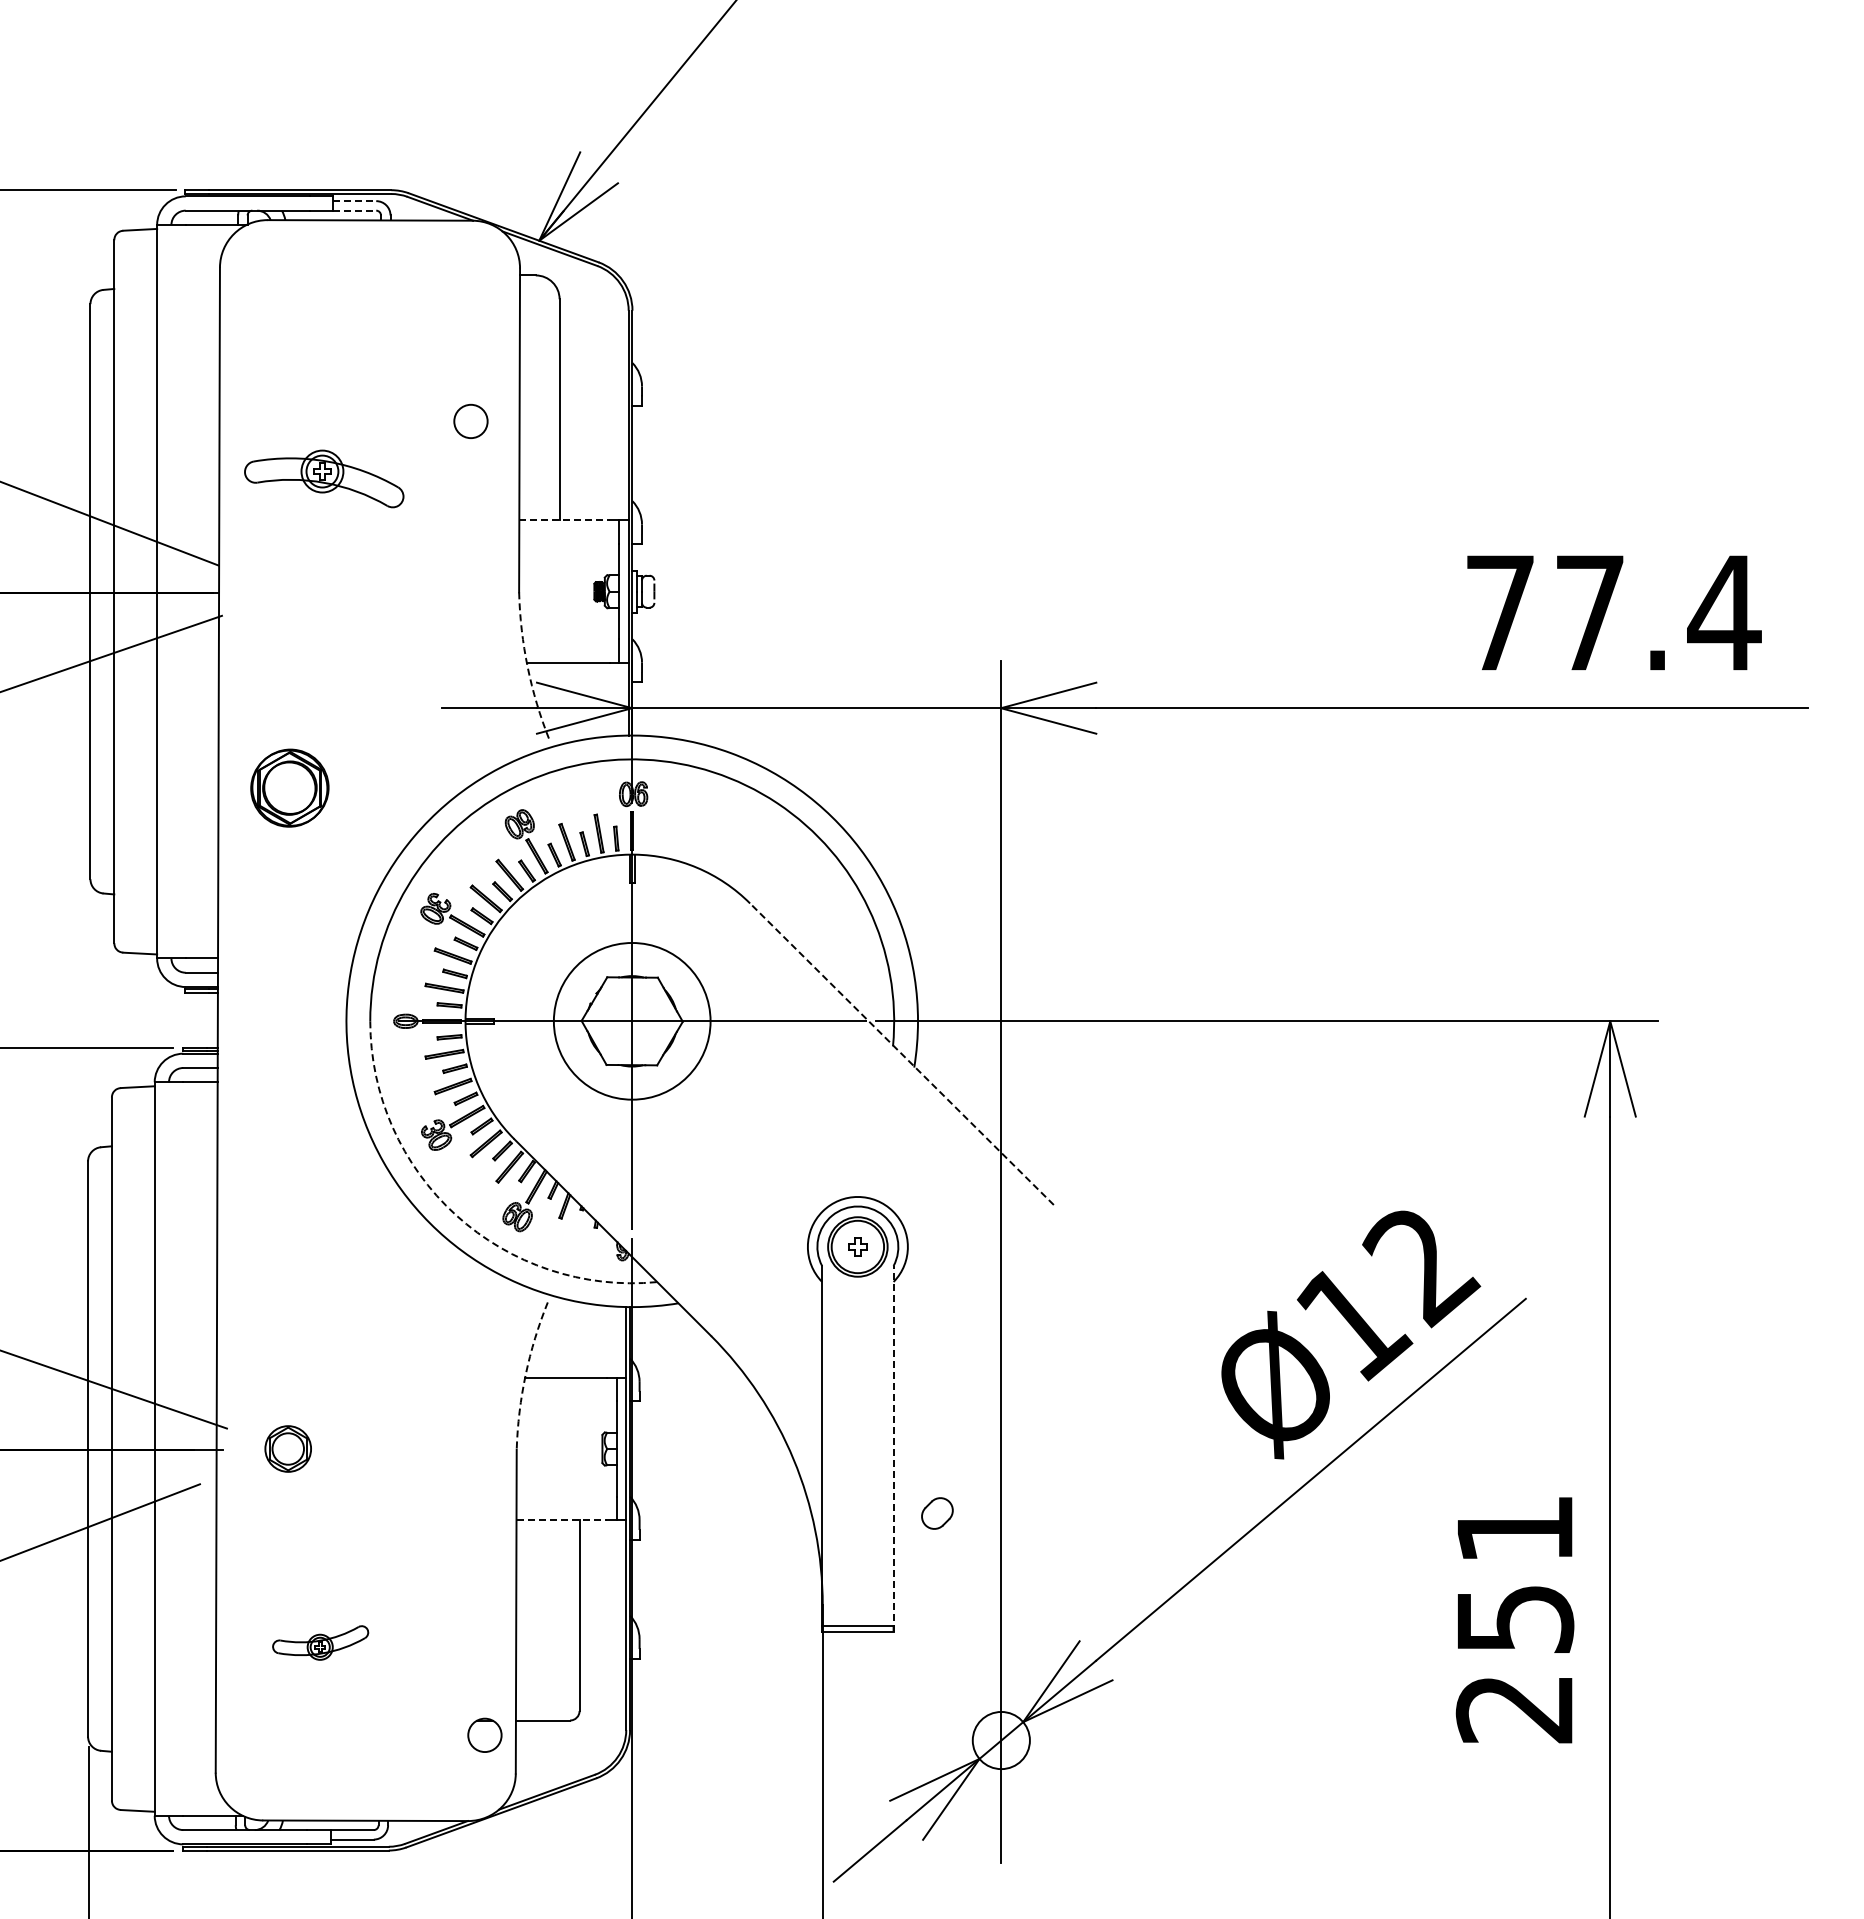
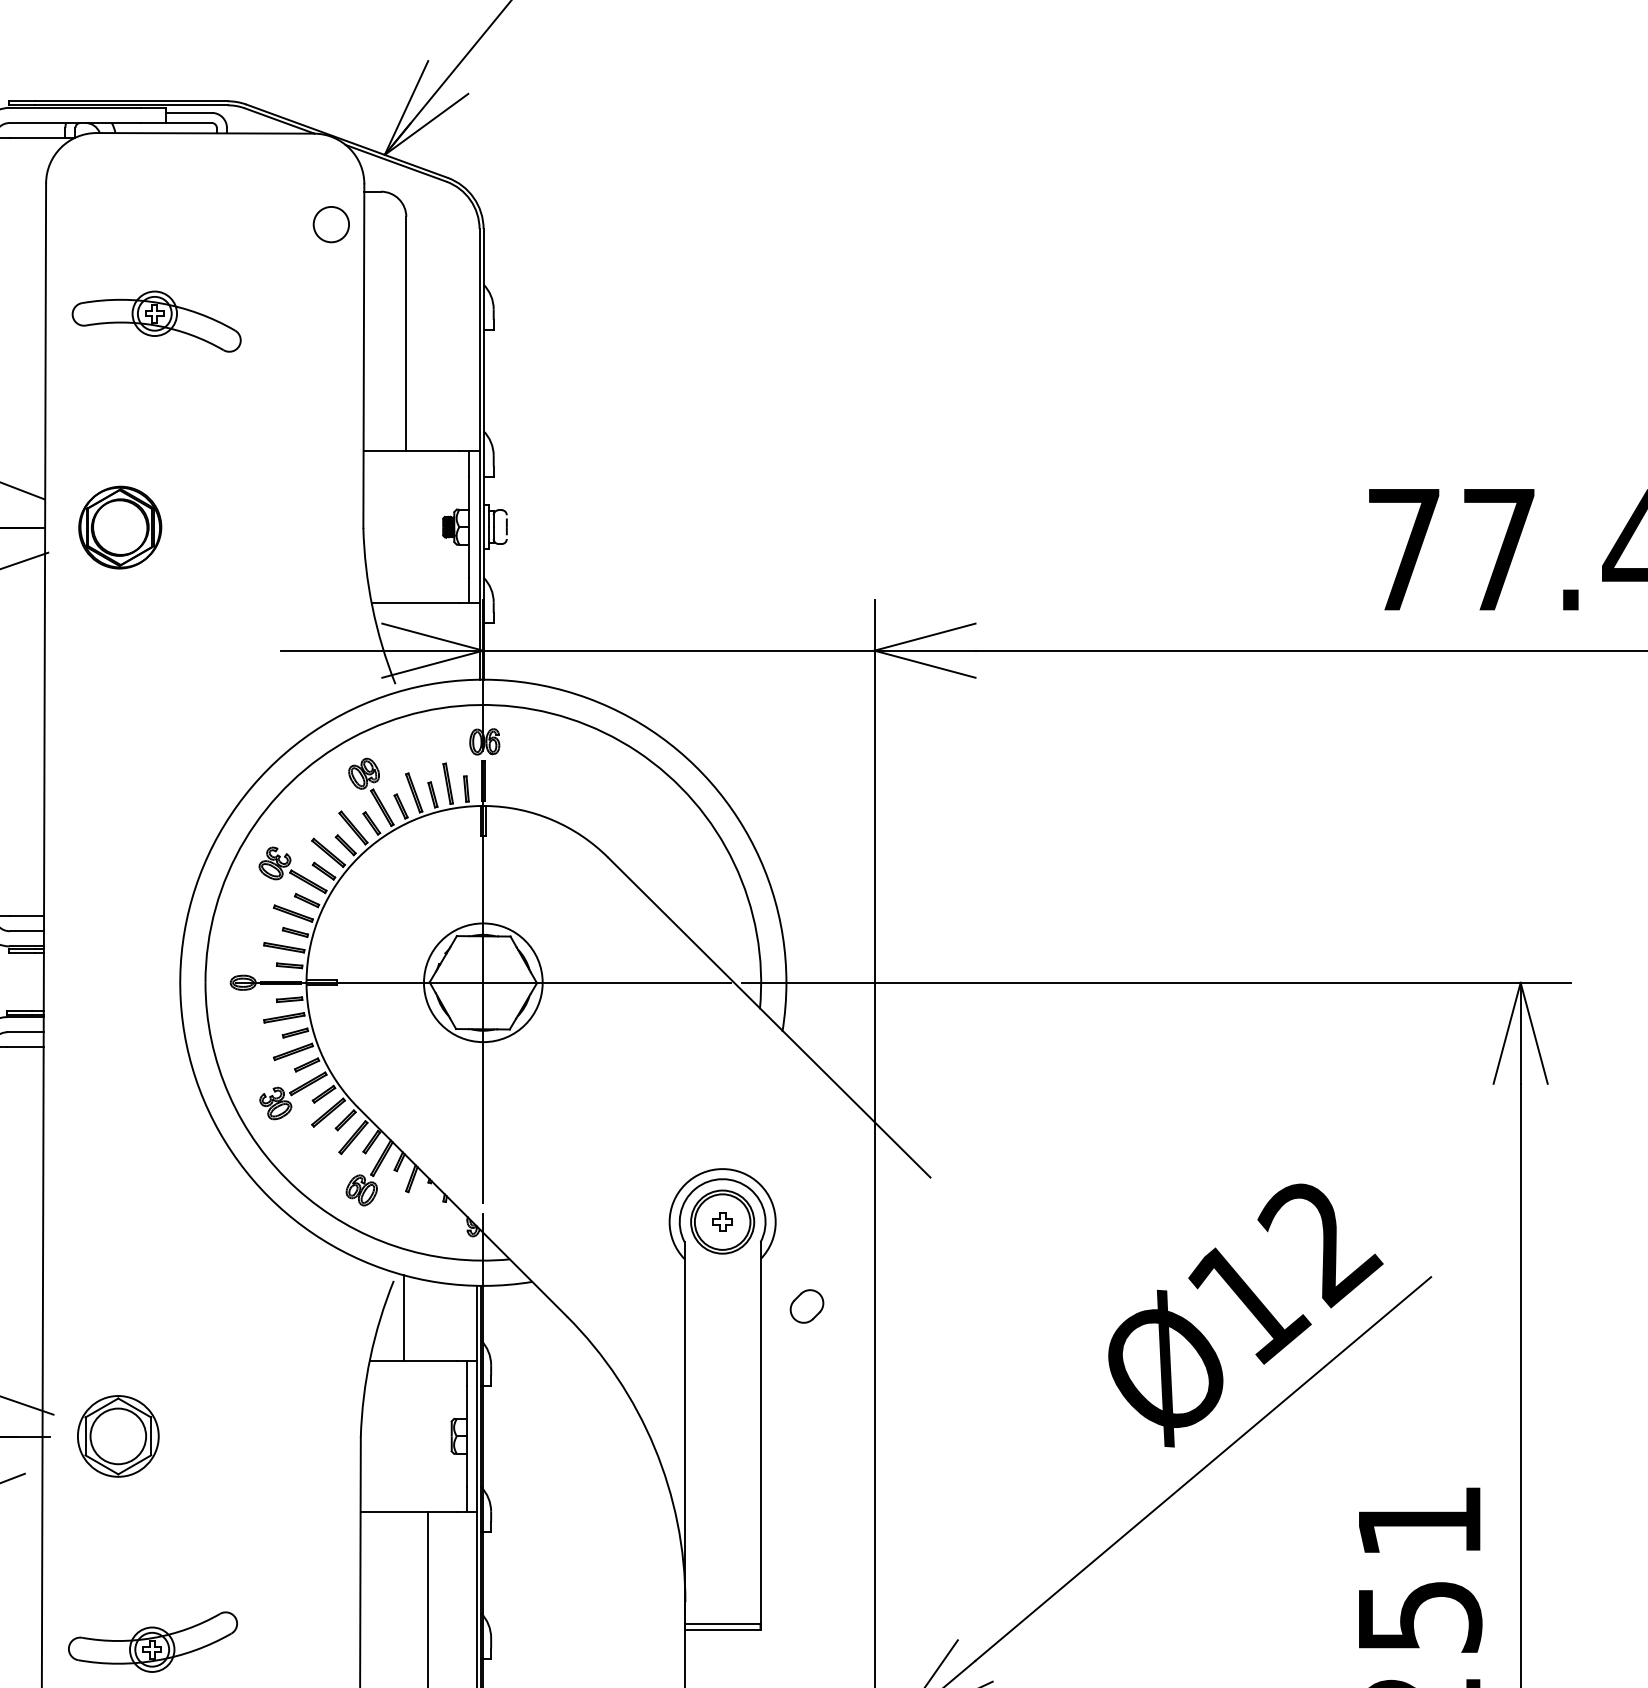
line: (355, 201) -> (189, 113), dashed -> solid
line: (355, 210) -> (189, 122), dashed -> solid
circle: (470, 420) -> (330, 223), moved
part: (324, 478) -> (156, 321), moved
line: (564, 520) -> (411, 451), dashed -> solid
arc: (527, 667) -> (372, 607), dashed -> solid
part: (289, 787) -> (119, 526), moved
circle: (632, 1021) -> (483, 982), size x0.71
line: (901, 1054) -> (768, 1017), dashed -> solid
arc: (456, 1215) -> (296, 1188), dashed -> solid
line: (557, 1337) -> (404, 1318), added
arc: (525, 1374) -> (370, 1357), dashed -> solid
part: (288, 1448) -> (118, 1435), size x1.67
line: (893, 1448) -> (760, 1435), dashed -> solid
part: (937, 1513) -> (807, 1306), moved
line: (562, 1520) -> (409, 1512), dashed -> solid
part: (320, 1642) -> (152, 1641), size x1.67

